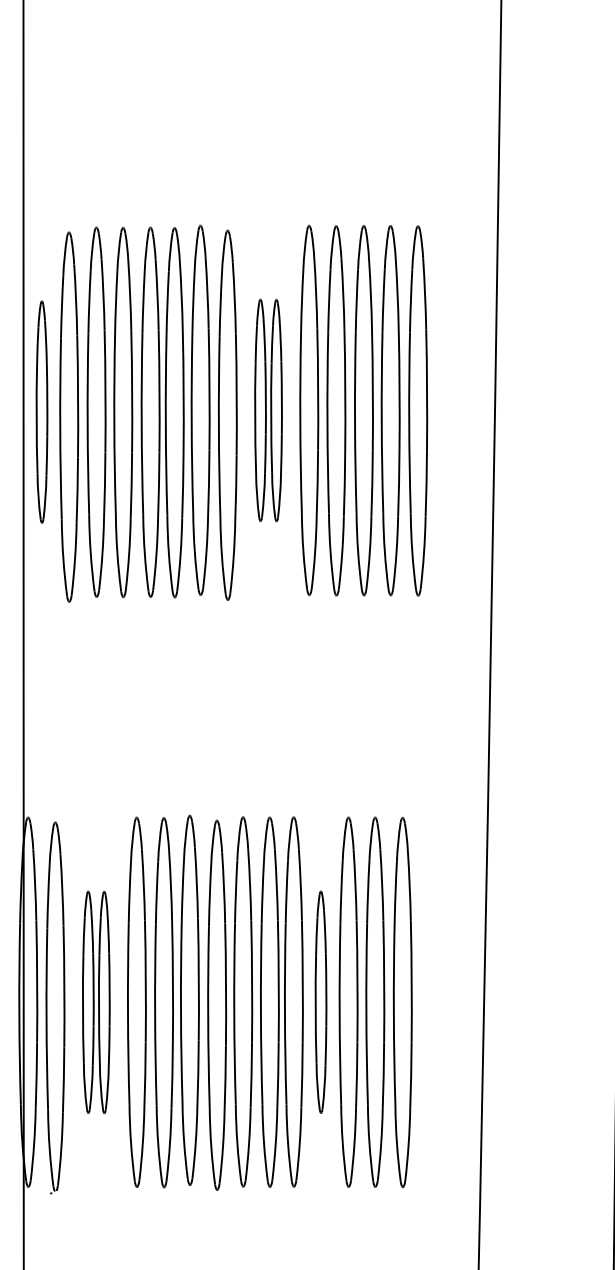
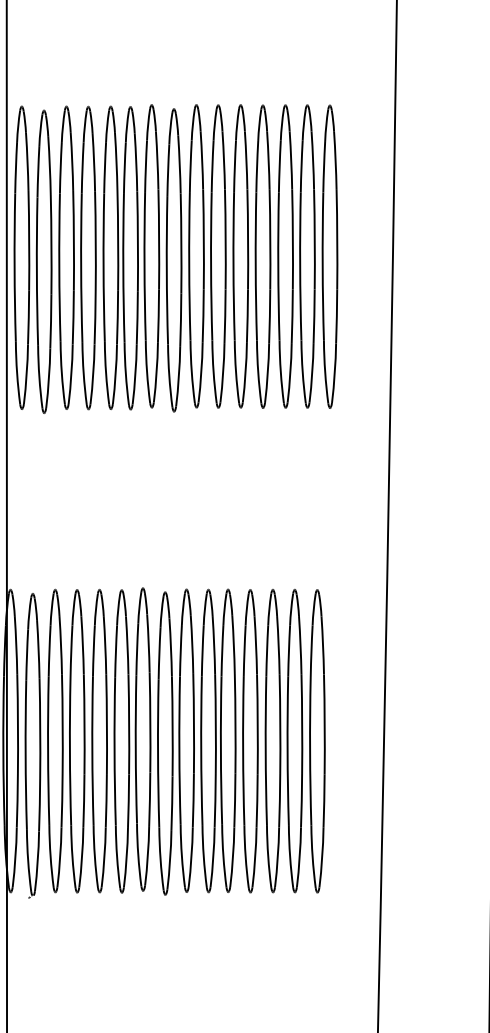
part: (268, 410) -> (207, 256), size x1.67
part: (41, 411) -> (21, 257), size x1.67
part: (320, 1001) -> (250, 740), size x1.67
part: (96, 1002) -> (66, 741), size x1.67

